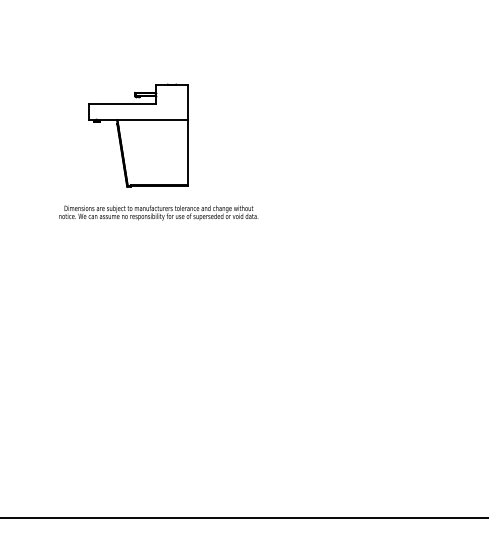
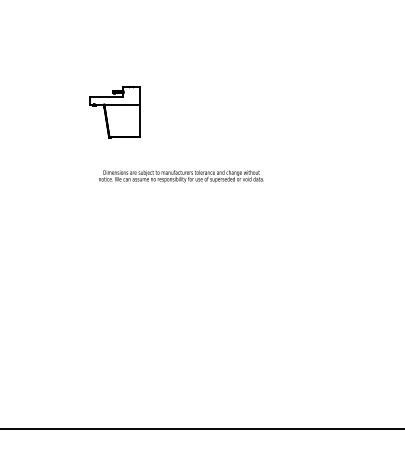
part: (138, 135) -> (114, 112), size x0.6
text: (158, 213) -> (181, 176), moved

